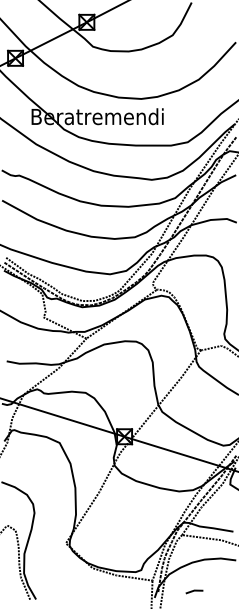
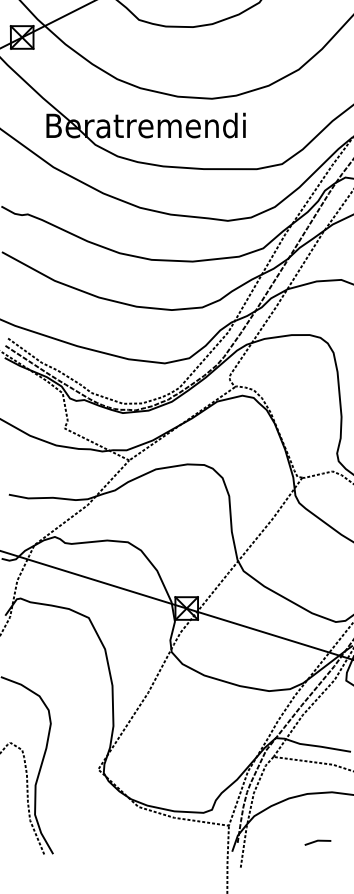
line: (194, 591) -> (317, 842), moved

